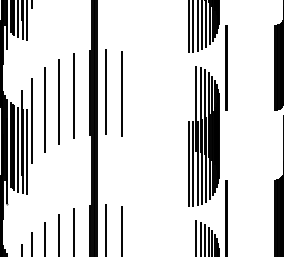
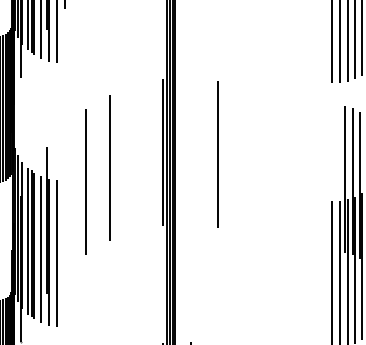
line: (105, 92) -> (190, 151), removed
line: (73, 96) -> (135, 158), removed
line: (32, 120) -> (65, 199), removed

